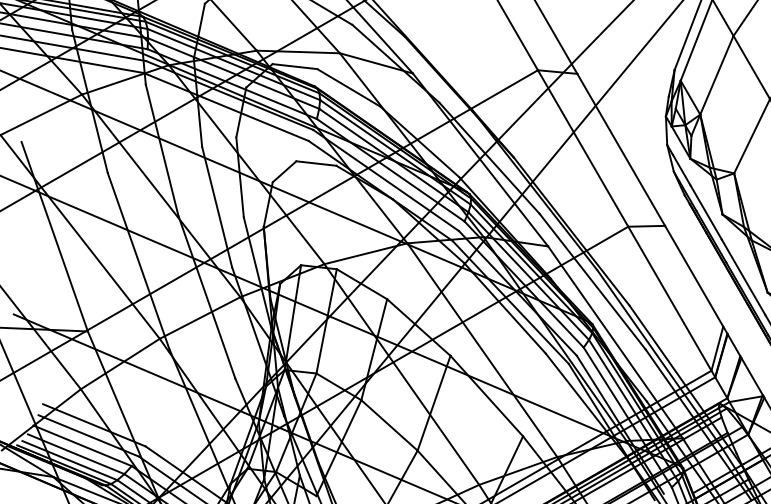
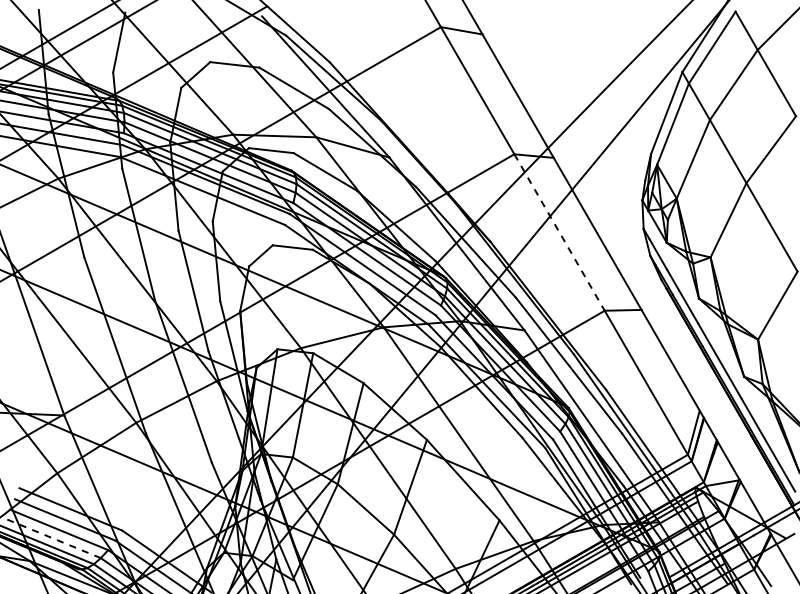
line: (583, 148) -> (559, 232), solid -> dashed
line: (76, 454) -> (52, 538), solid -> dashed

